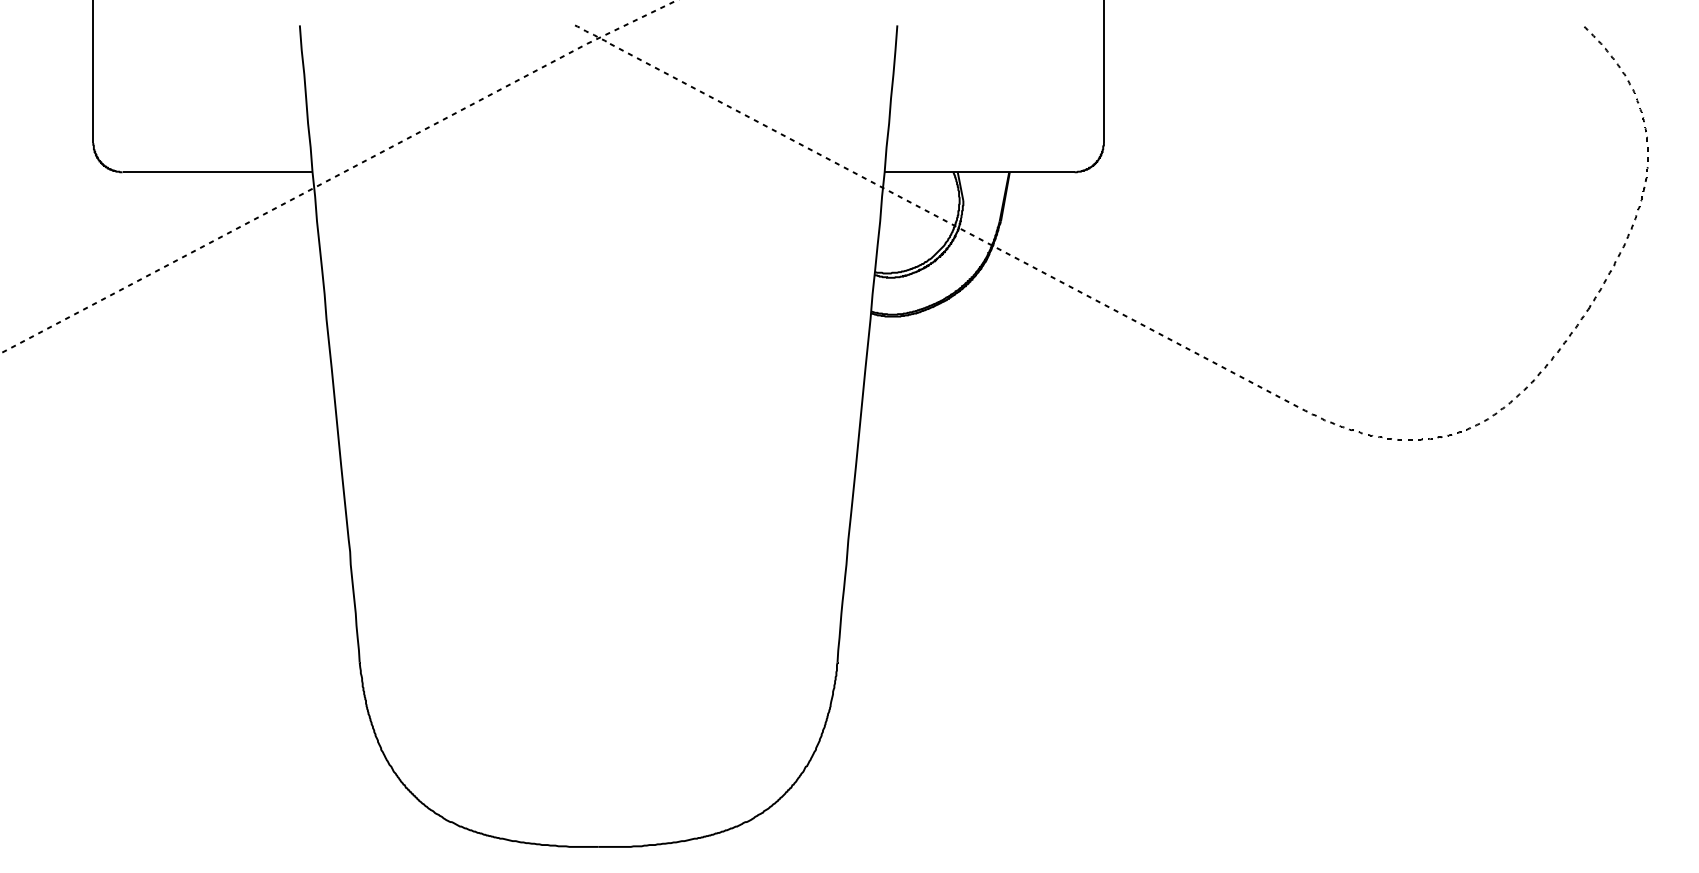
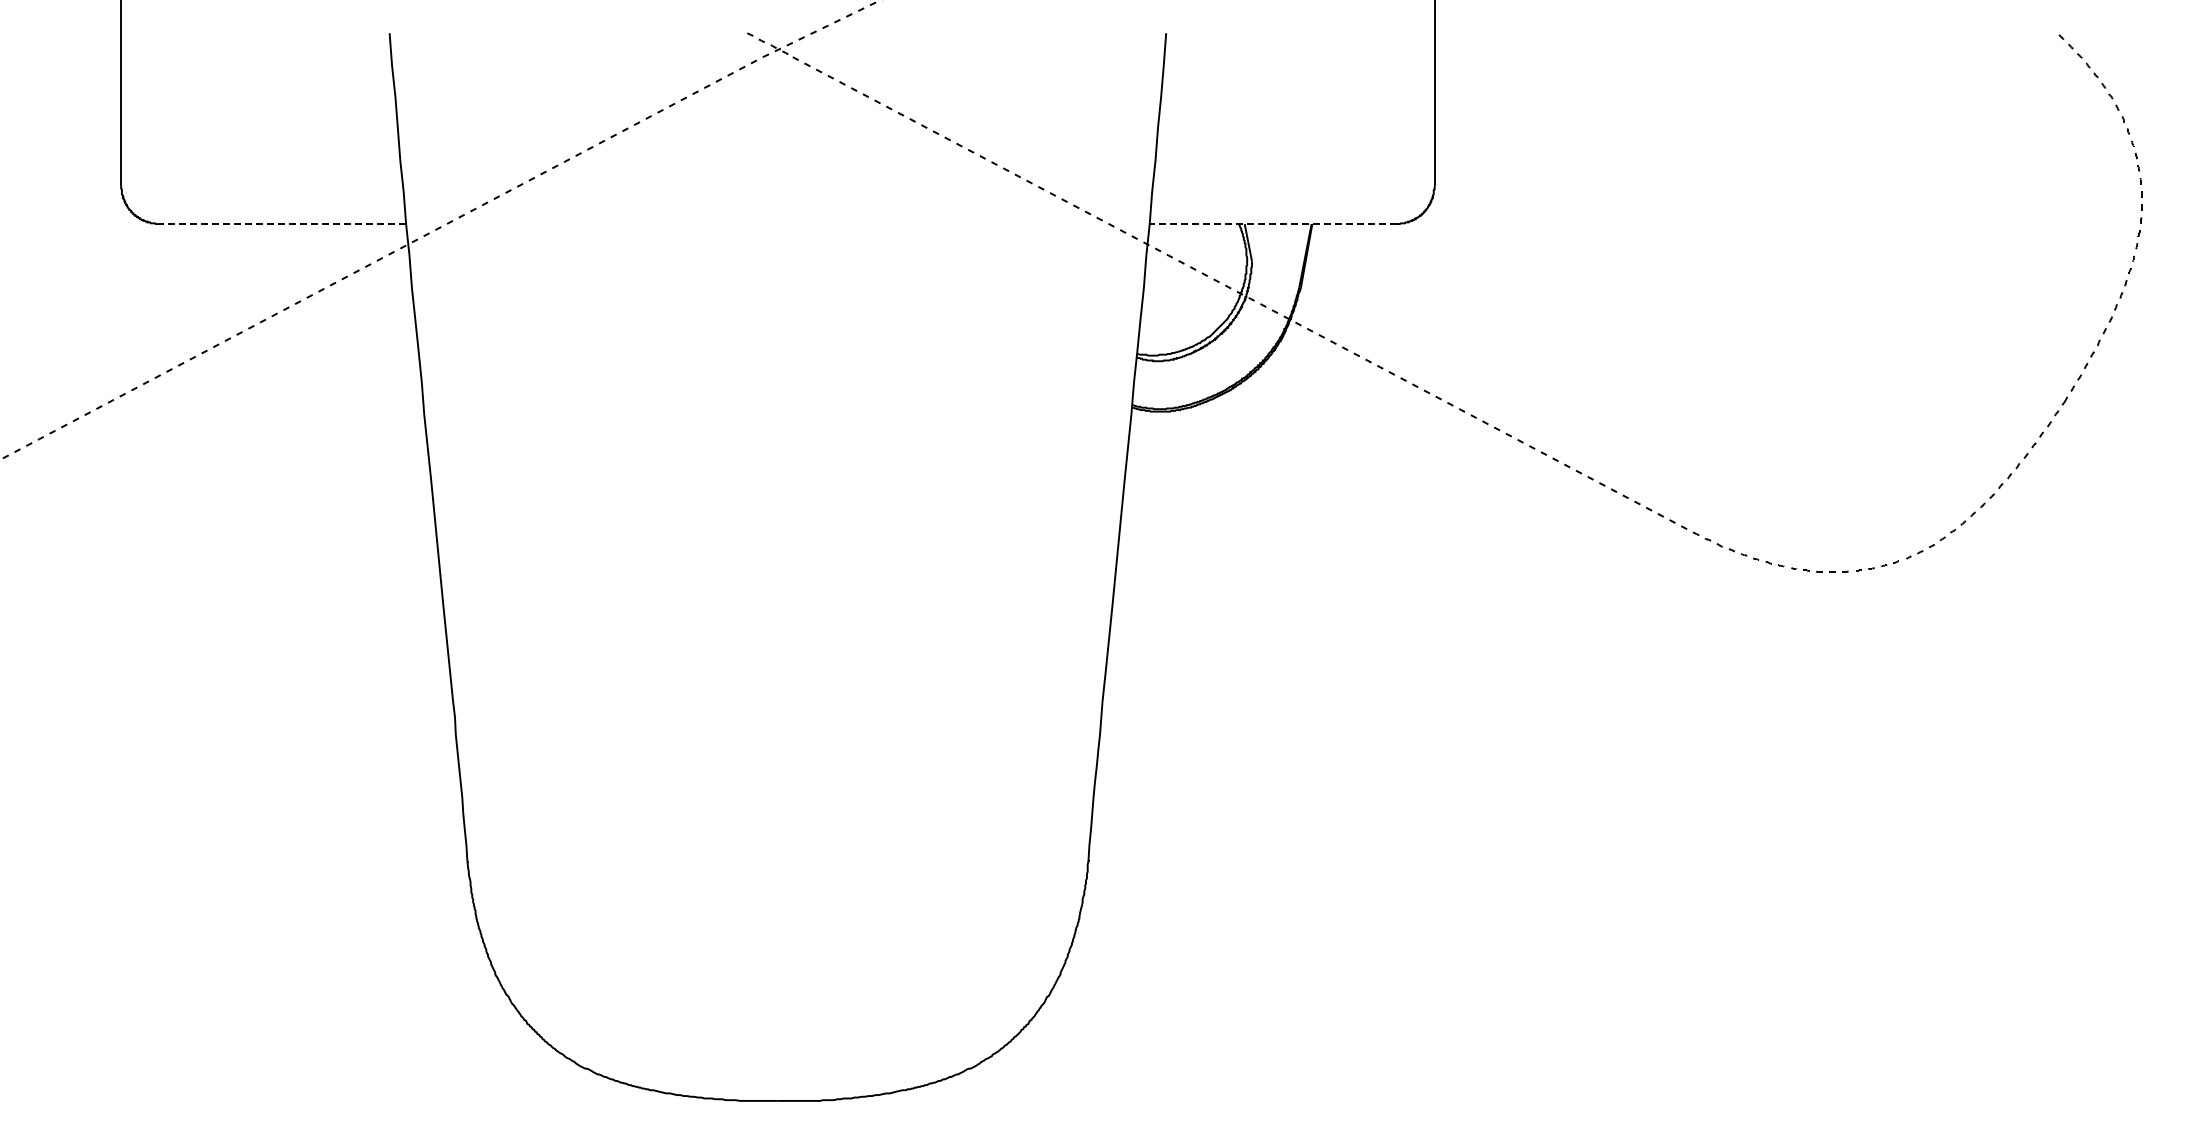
line: (217, 172) -> (282, 224), solid -> dashed
line: (979, 172) -> (1272, 224), solid -> dashed

